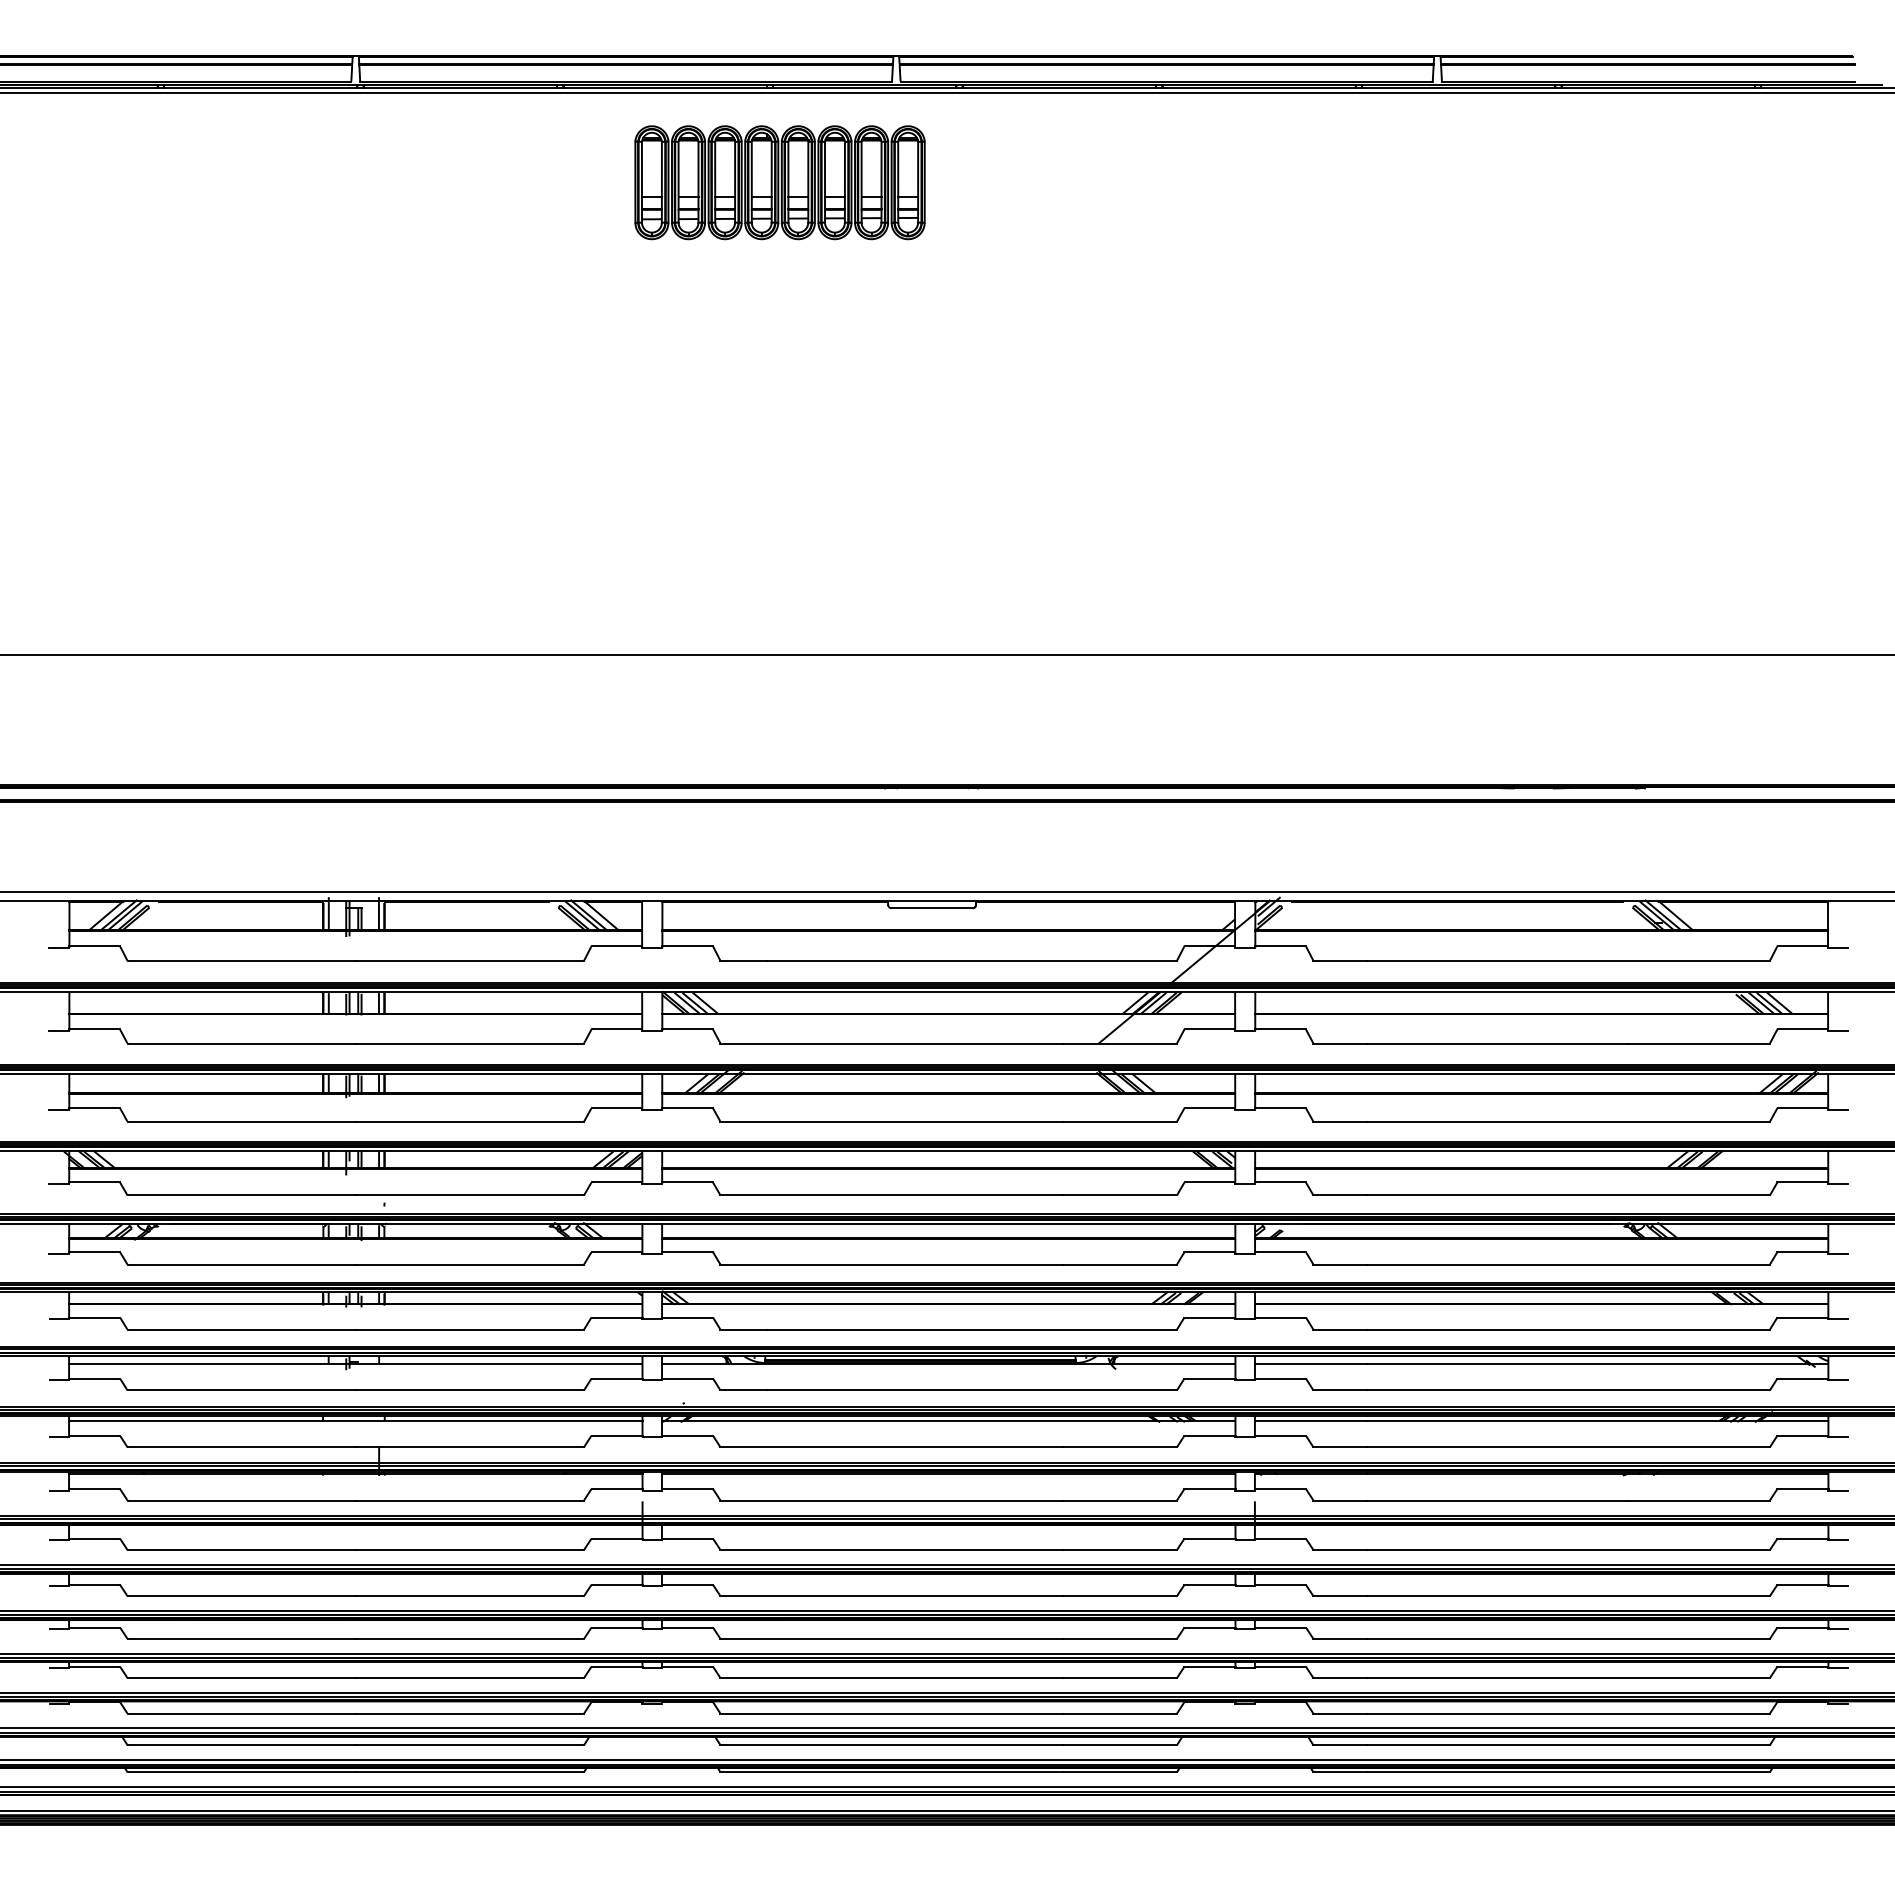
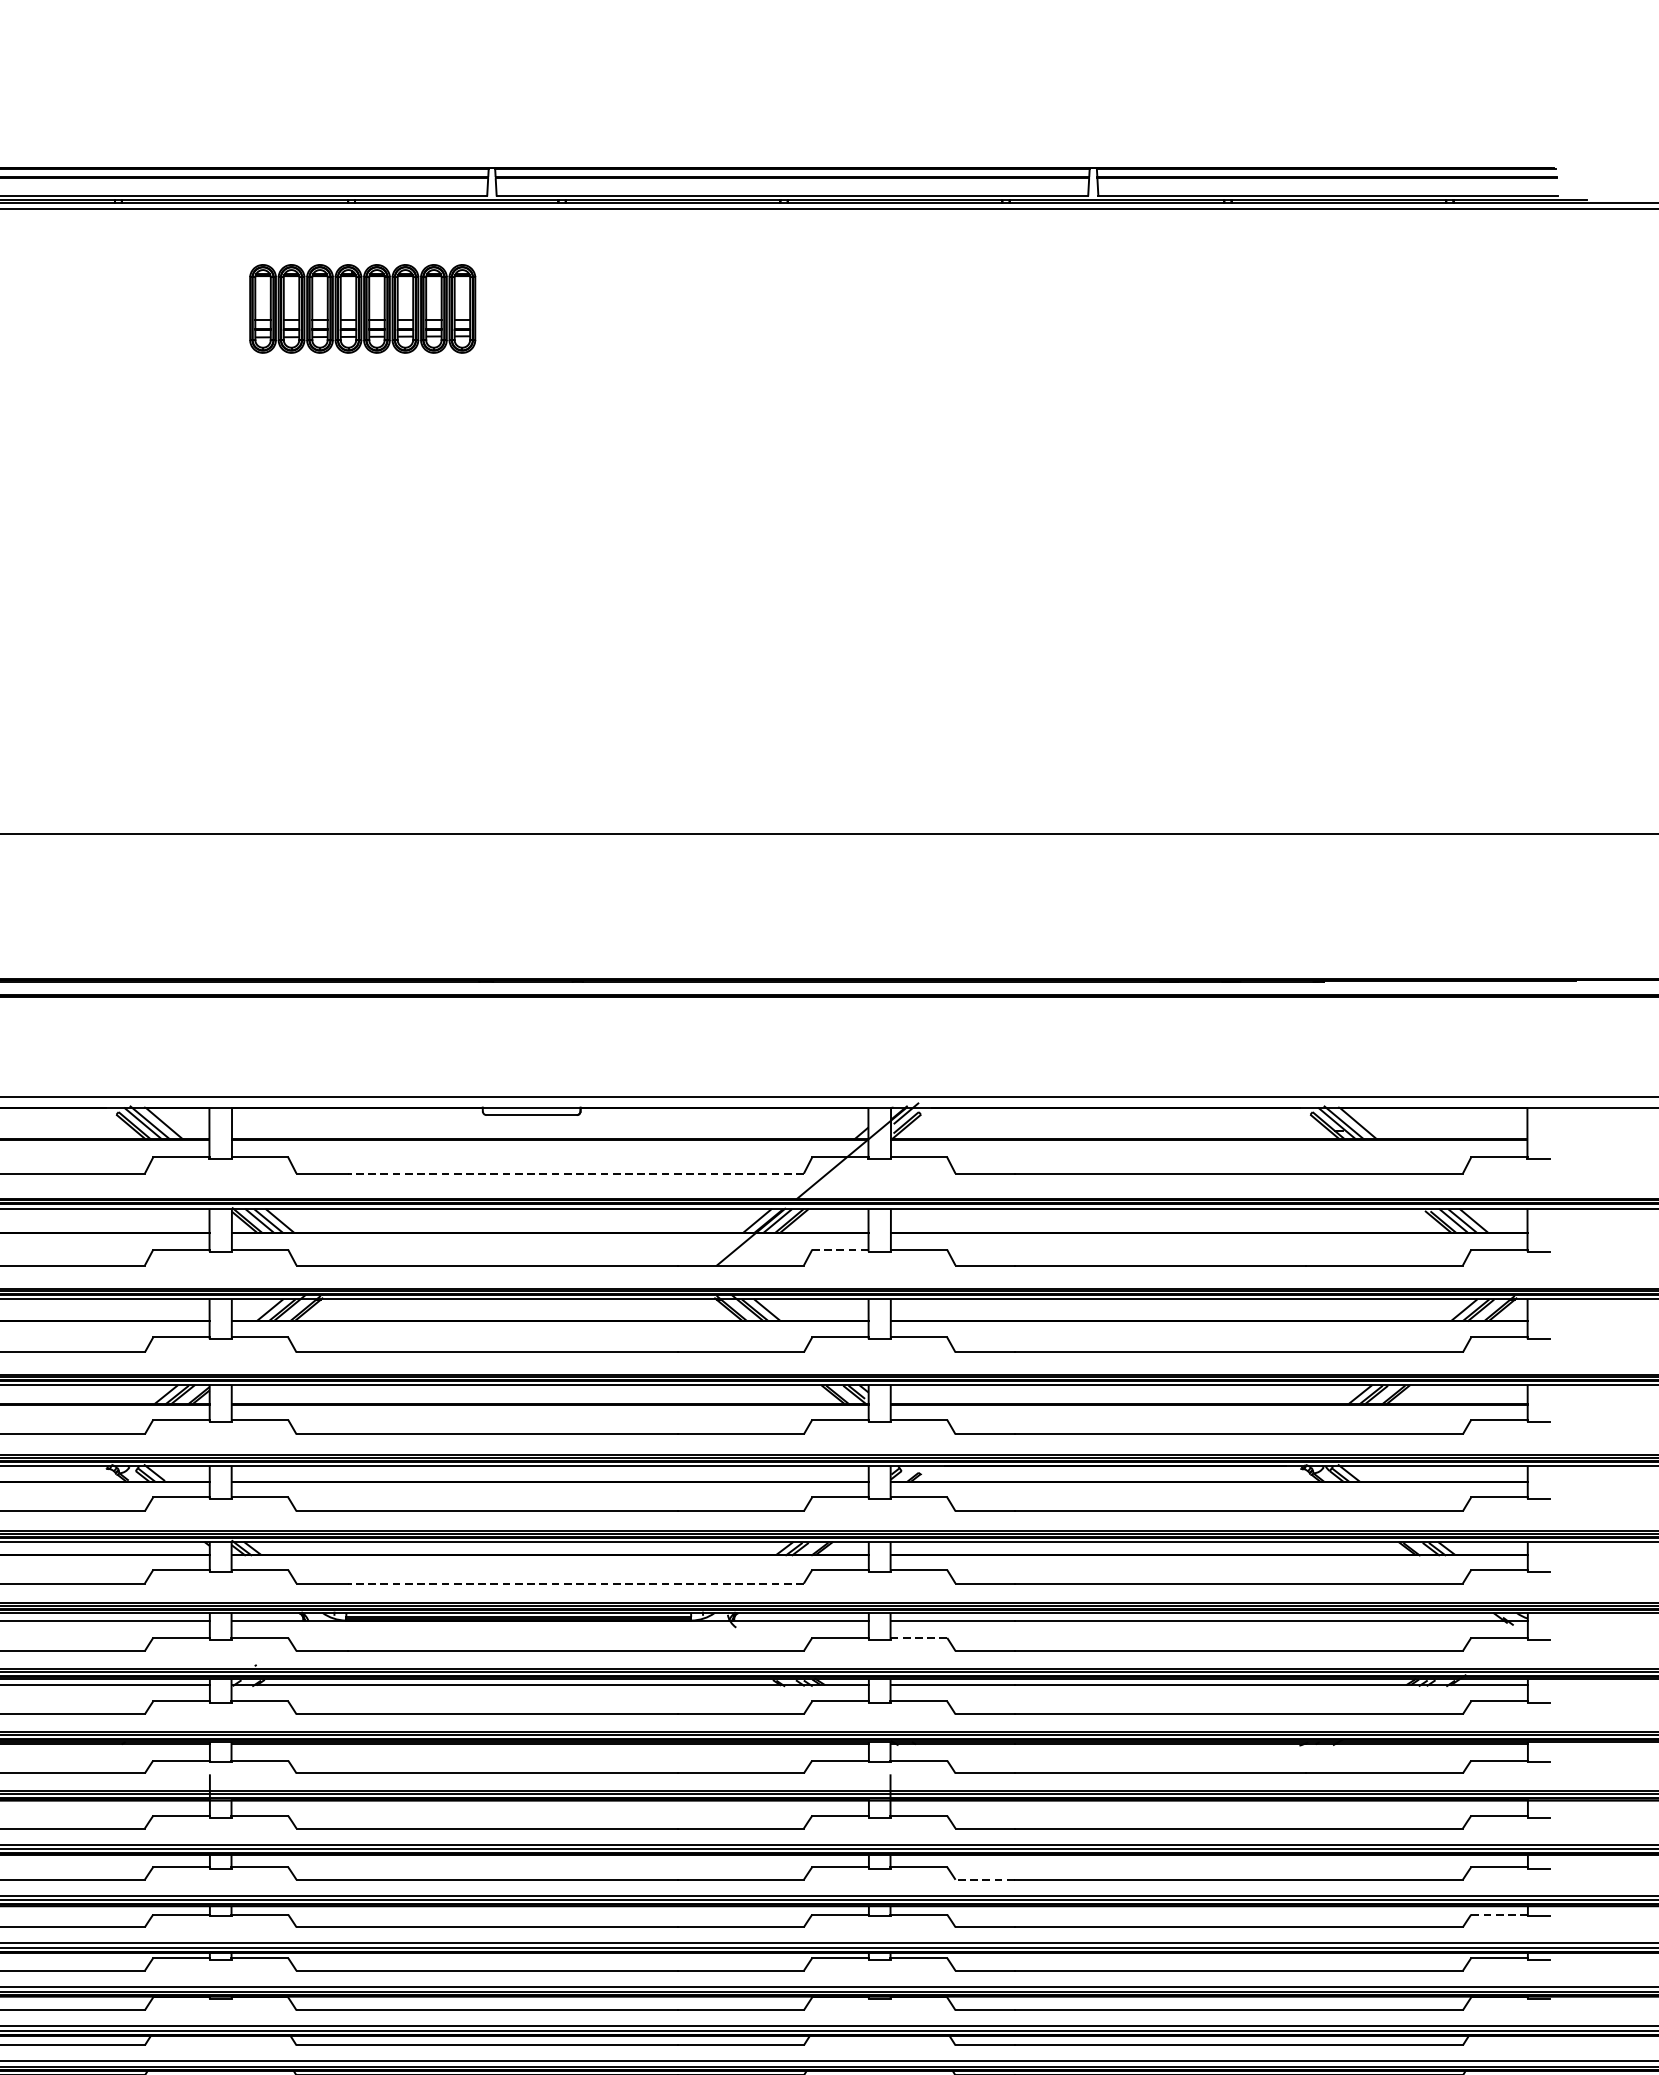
part: (779, 182) -> (362, 308), size x0.7
line: (971, 960) -> (575, 1173), solid -> dashed
line: (1209, 1029) -> (840, 1249), solid -> dashed
line: (971, 1329) -> (575, 1583), solid -> dashed
line: (1280, 1378) -> (918, 1637), solid -> dashed
line: (1340, 1596) -> (985, 1880), solid -> dashed
line: (1802, 1627) -> (1499, 1914), solid -> dashed

